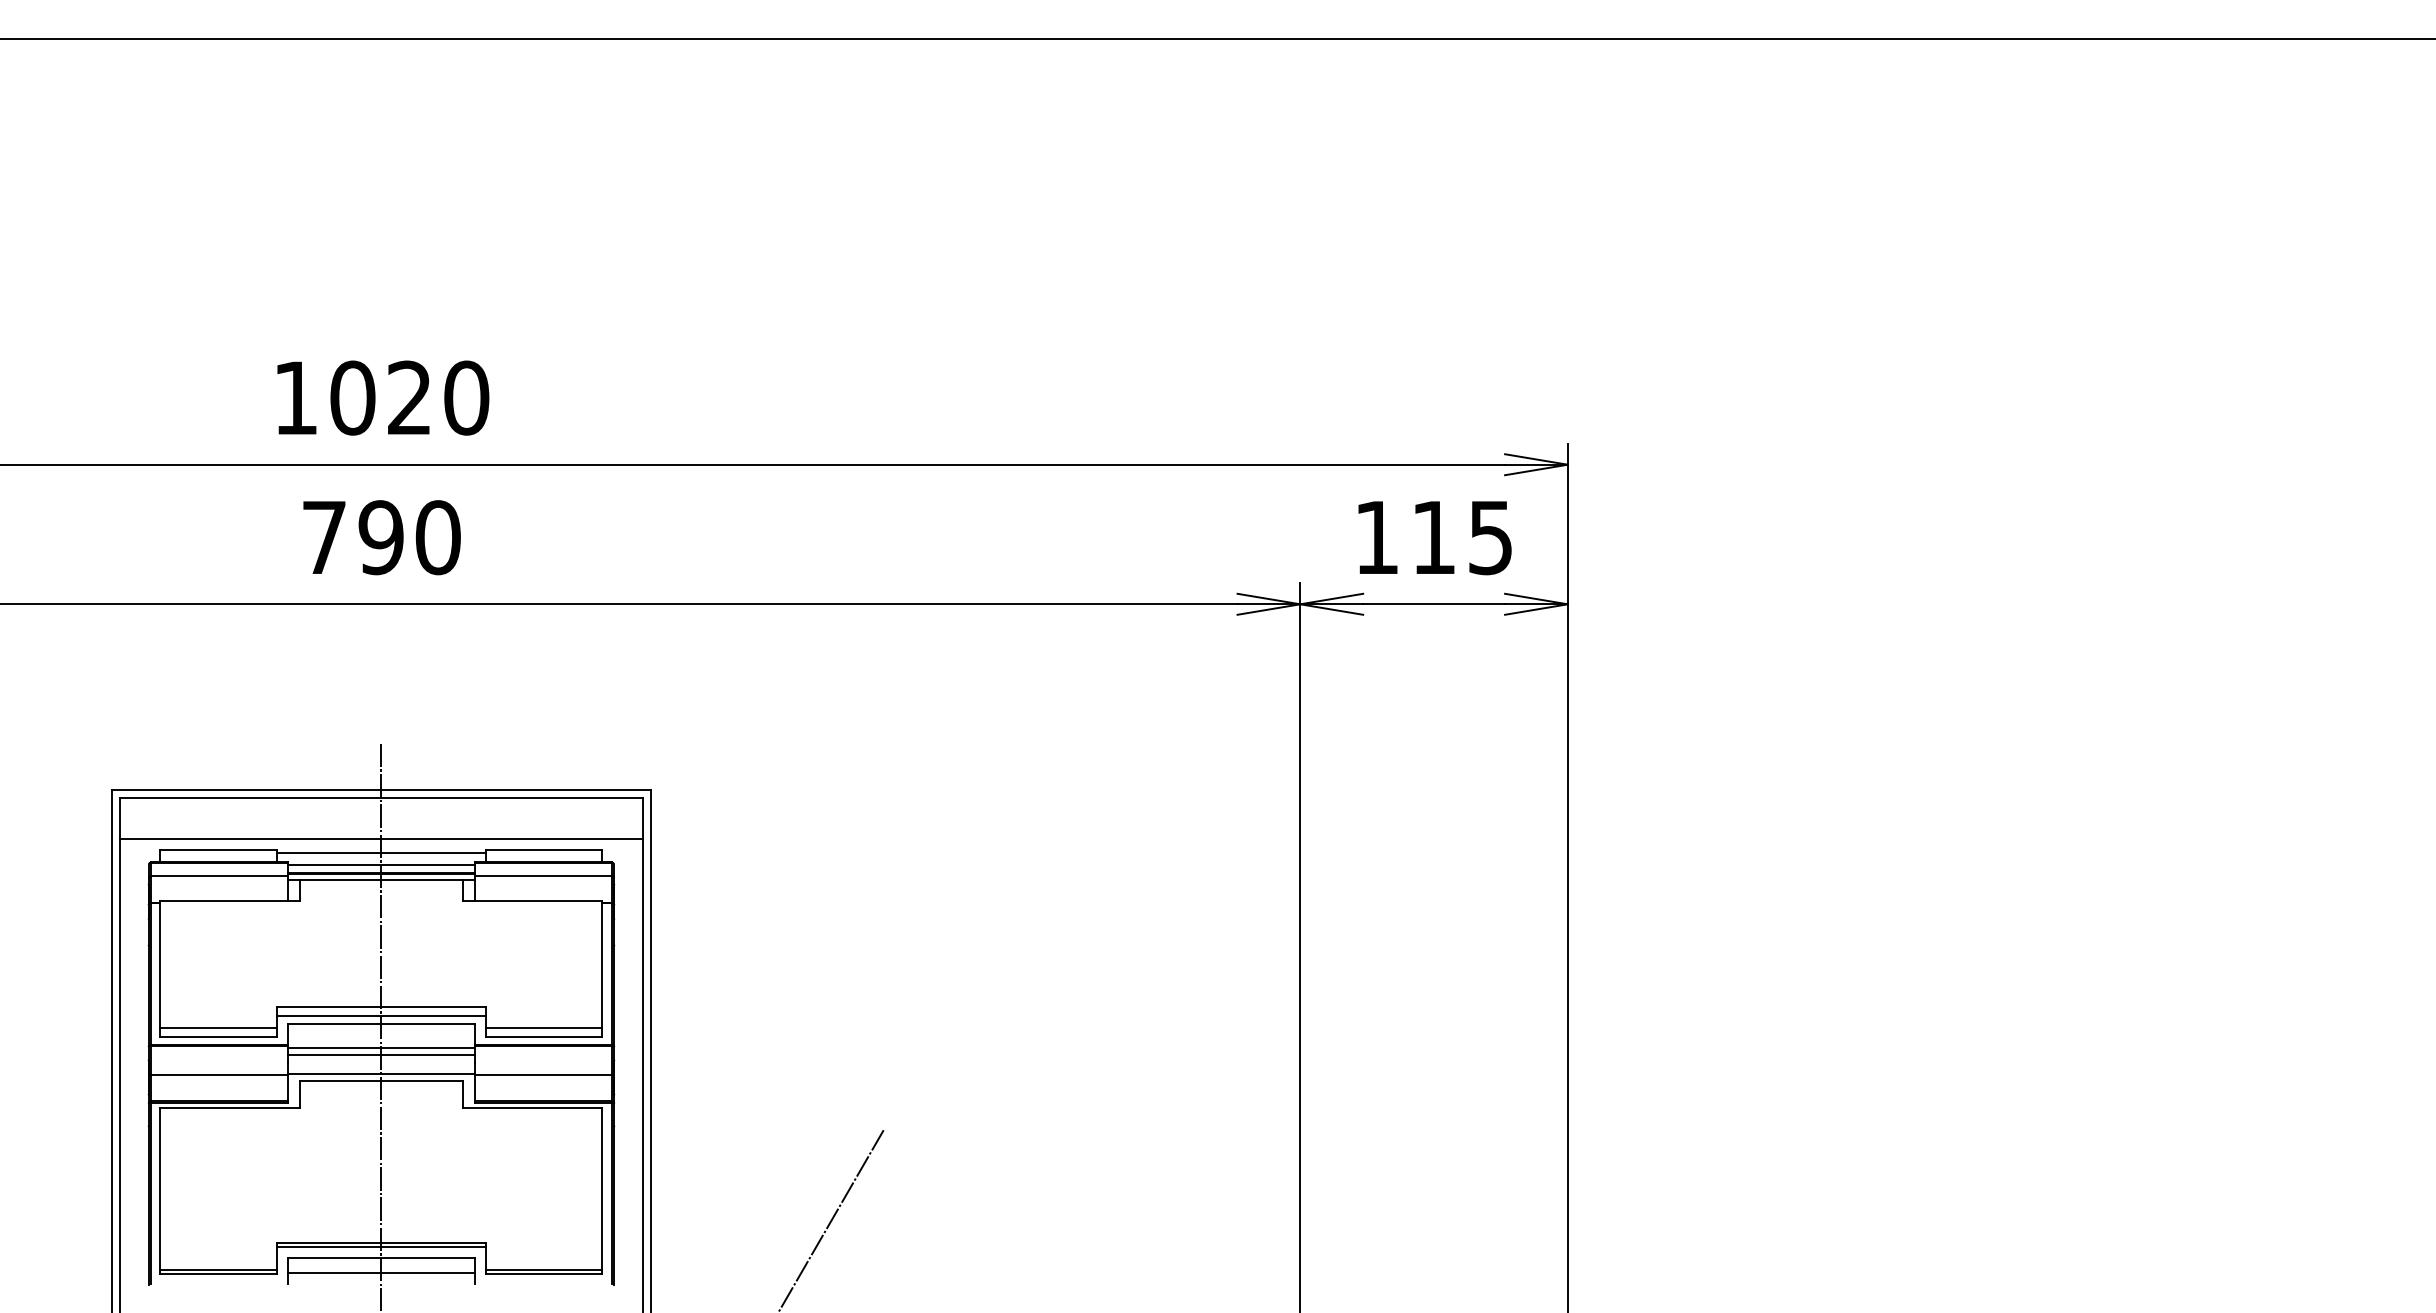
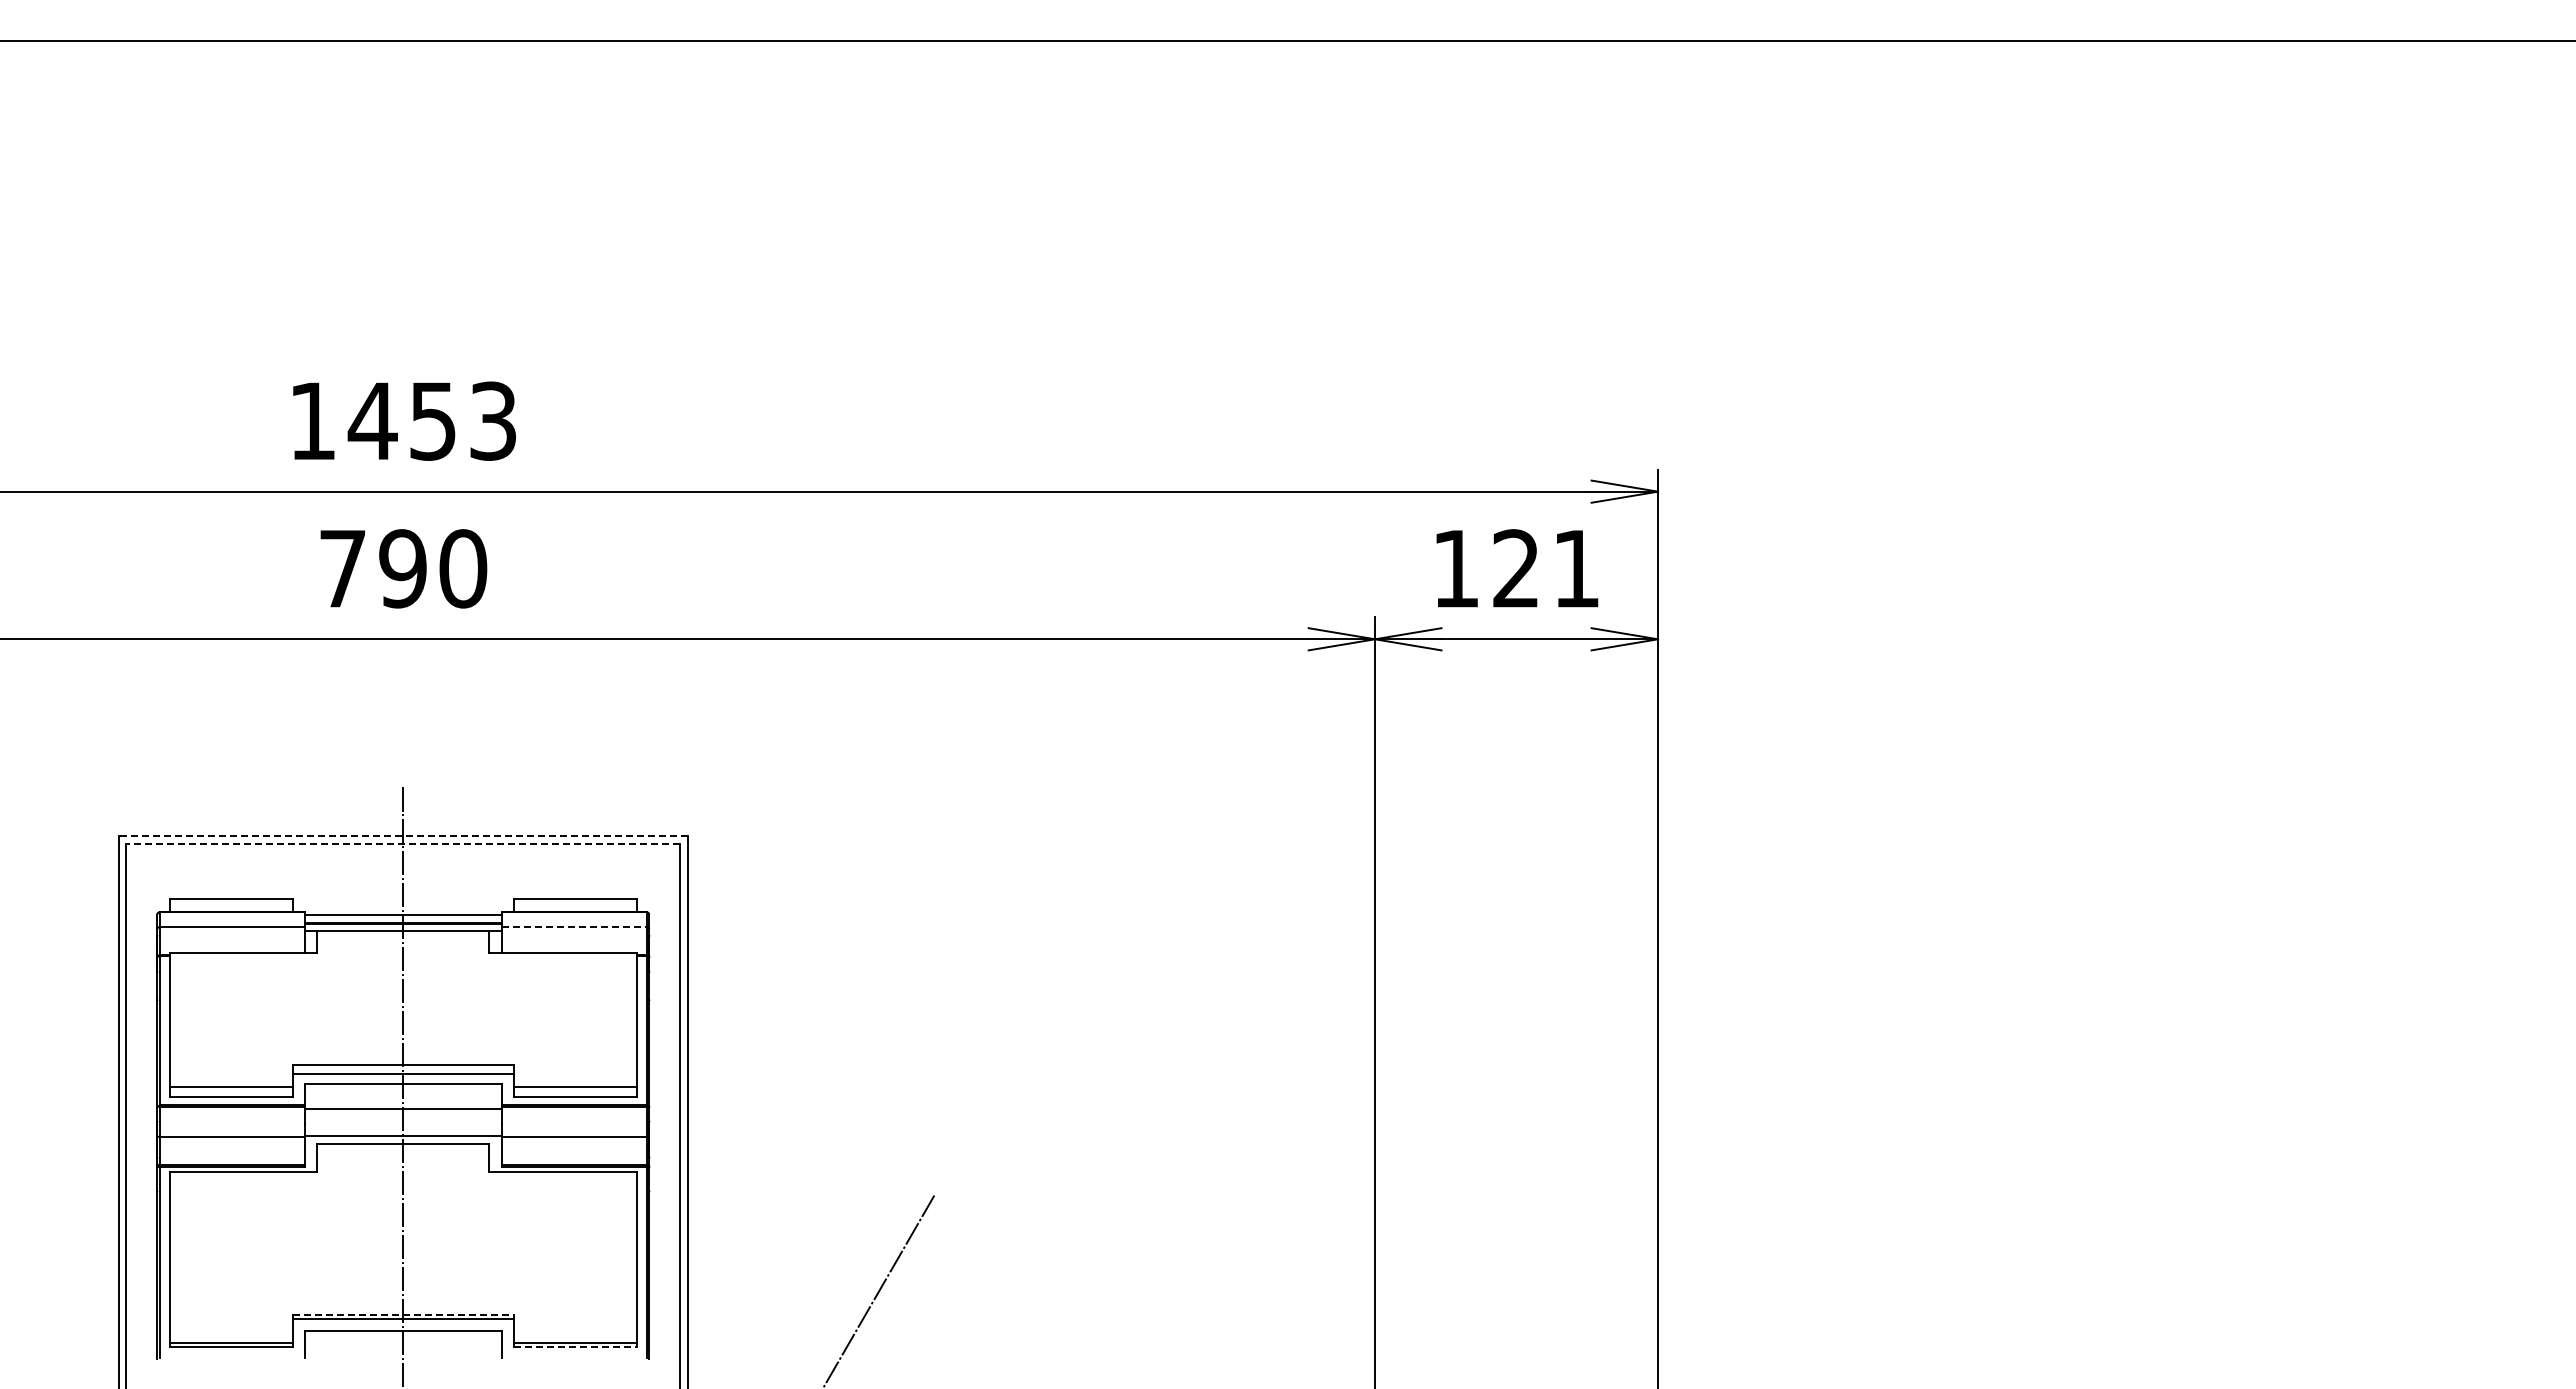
text: (409, 397) -> (432, 420), 1020 -> 1453
text: (1461, 537) -> (1545, 568), 115 -> 121
line: (381, 790) -> (403, 836), solid -> dashed
line: (381, 797) -> (403, 843), solid -> dashed
line: (381, 838) -> (403, 887), removed
line: (380, 853) -> (402, 902), removed
line: (543, 876) -> (574, 927), solid -> dashed
line: (380, 1055) -> (402, 1116), removed
line: (381, 1242) -> (403, 1314), solid -> dashed
line: (380, 1272) -> (402, 1346), removed
line: (544, 1273) -> (575, 1347), solid -> dashed

